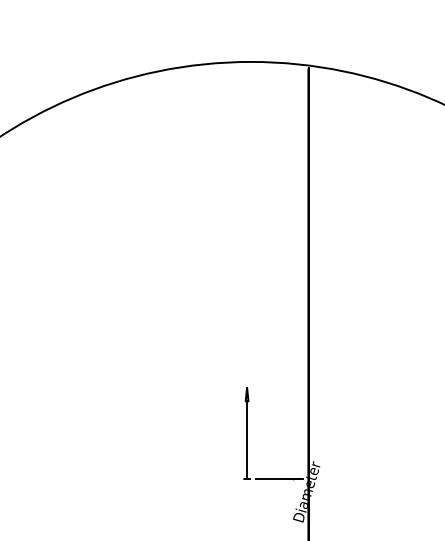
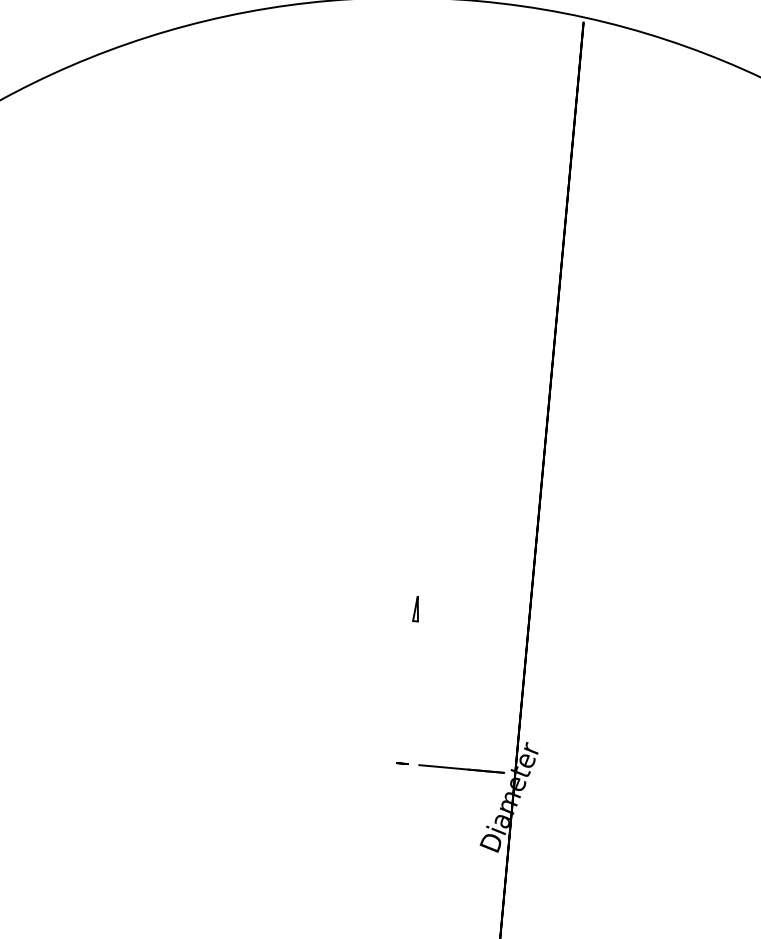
line: (247, 440) -> (409, 693), removed

